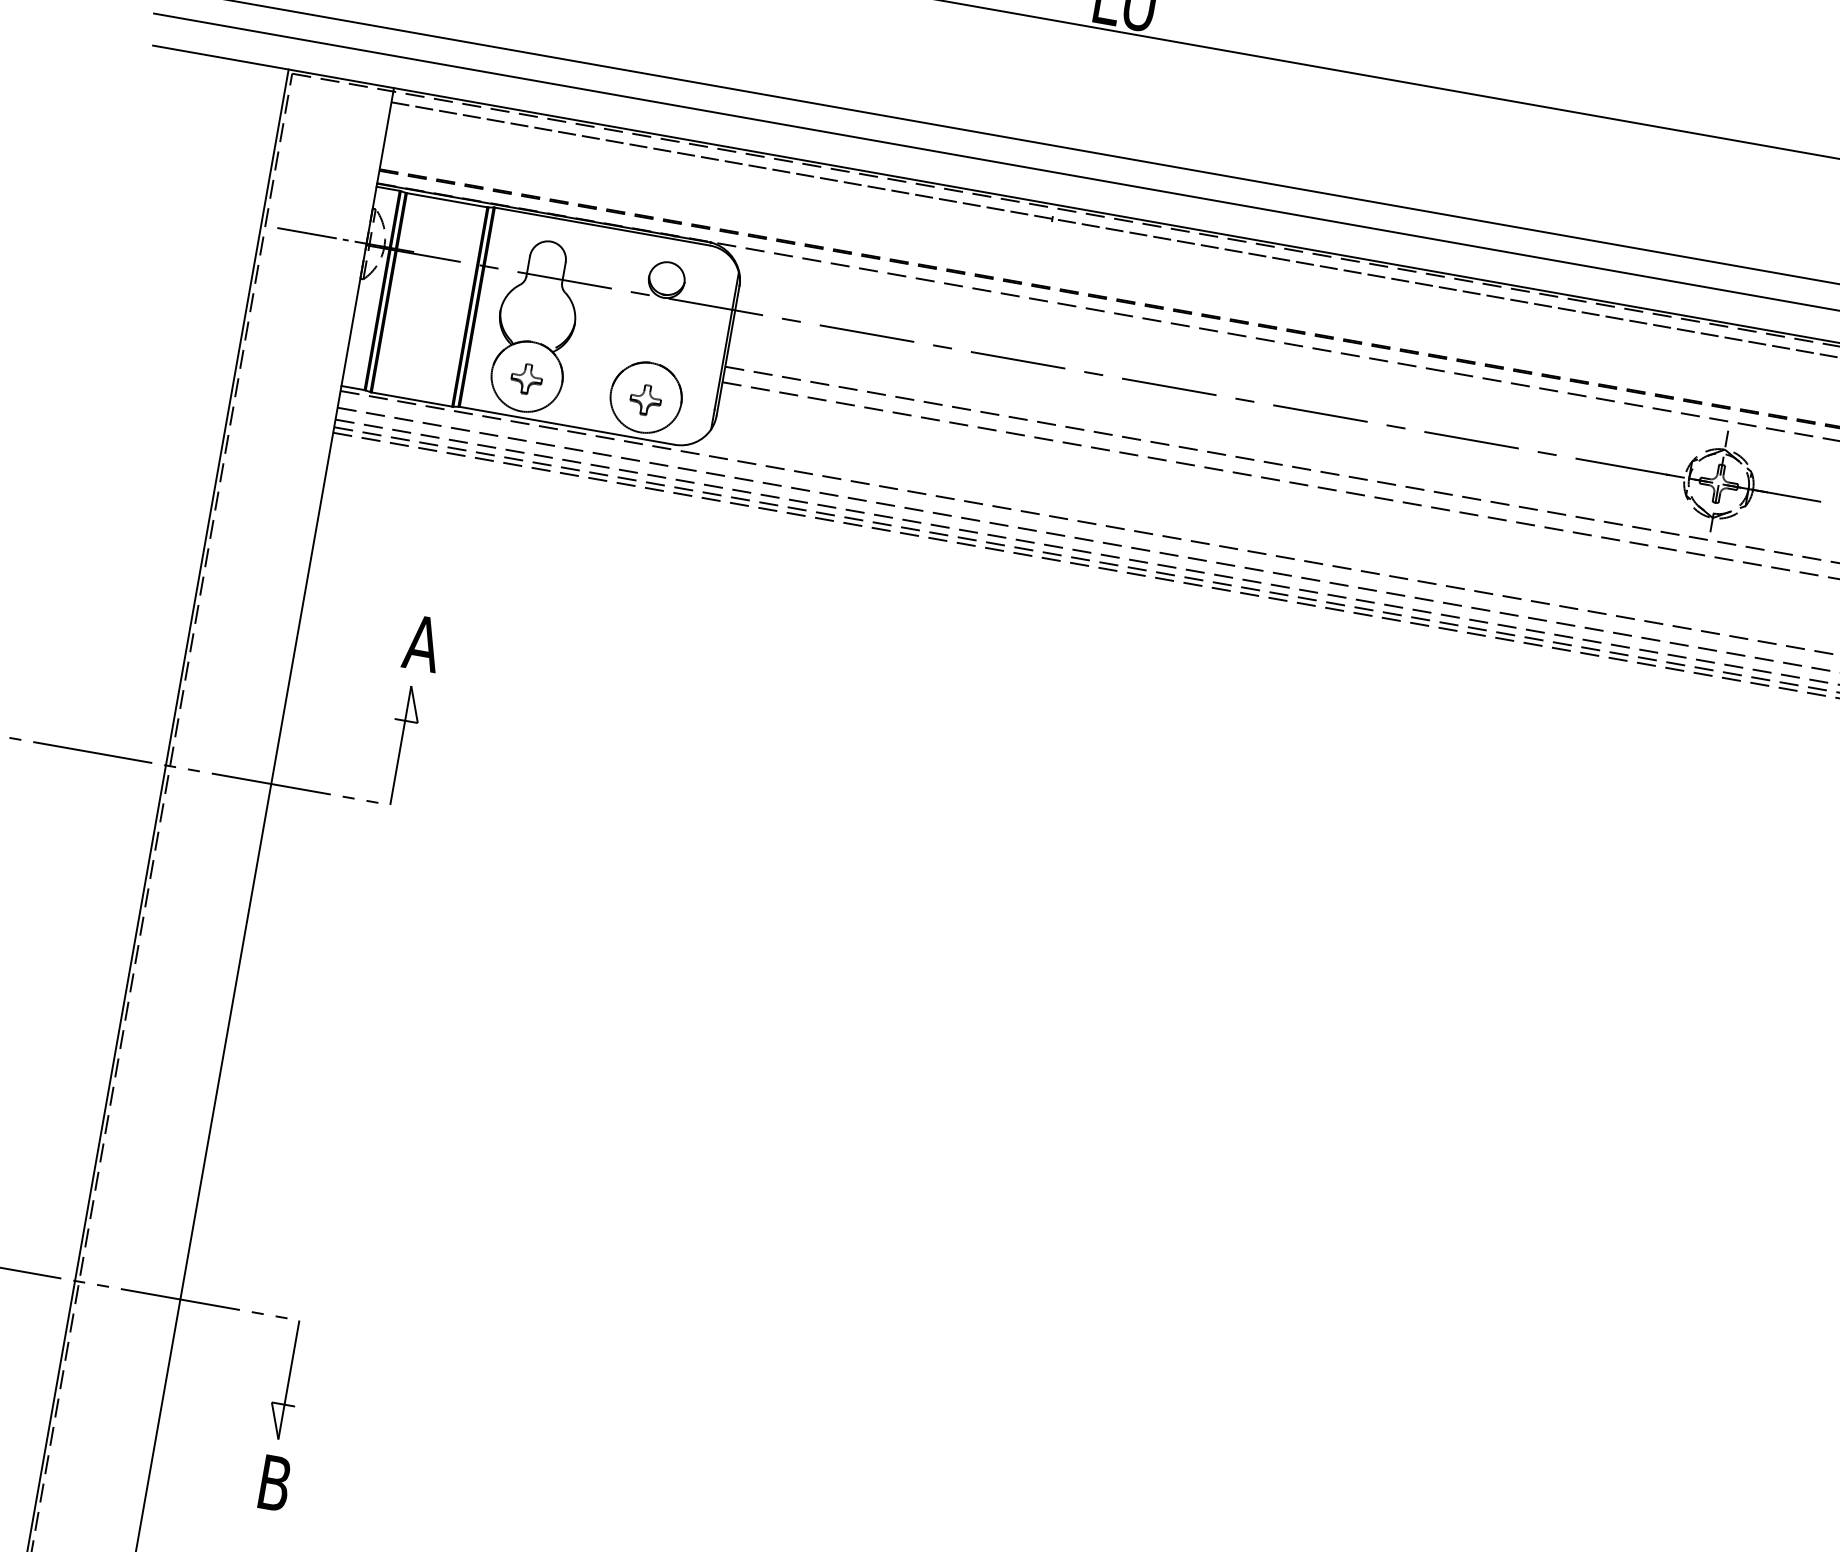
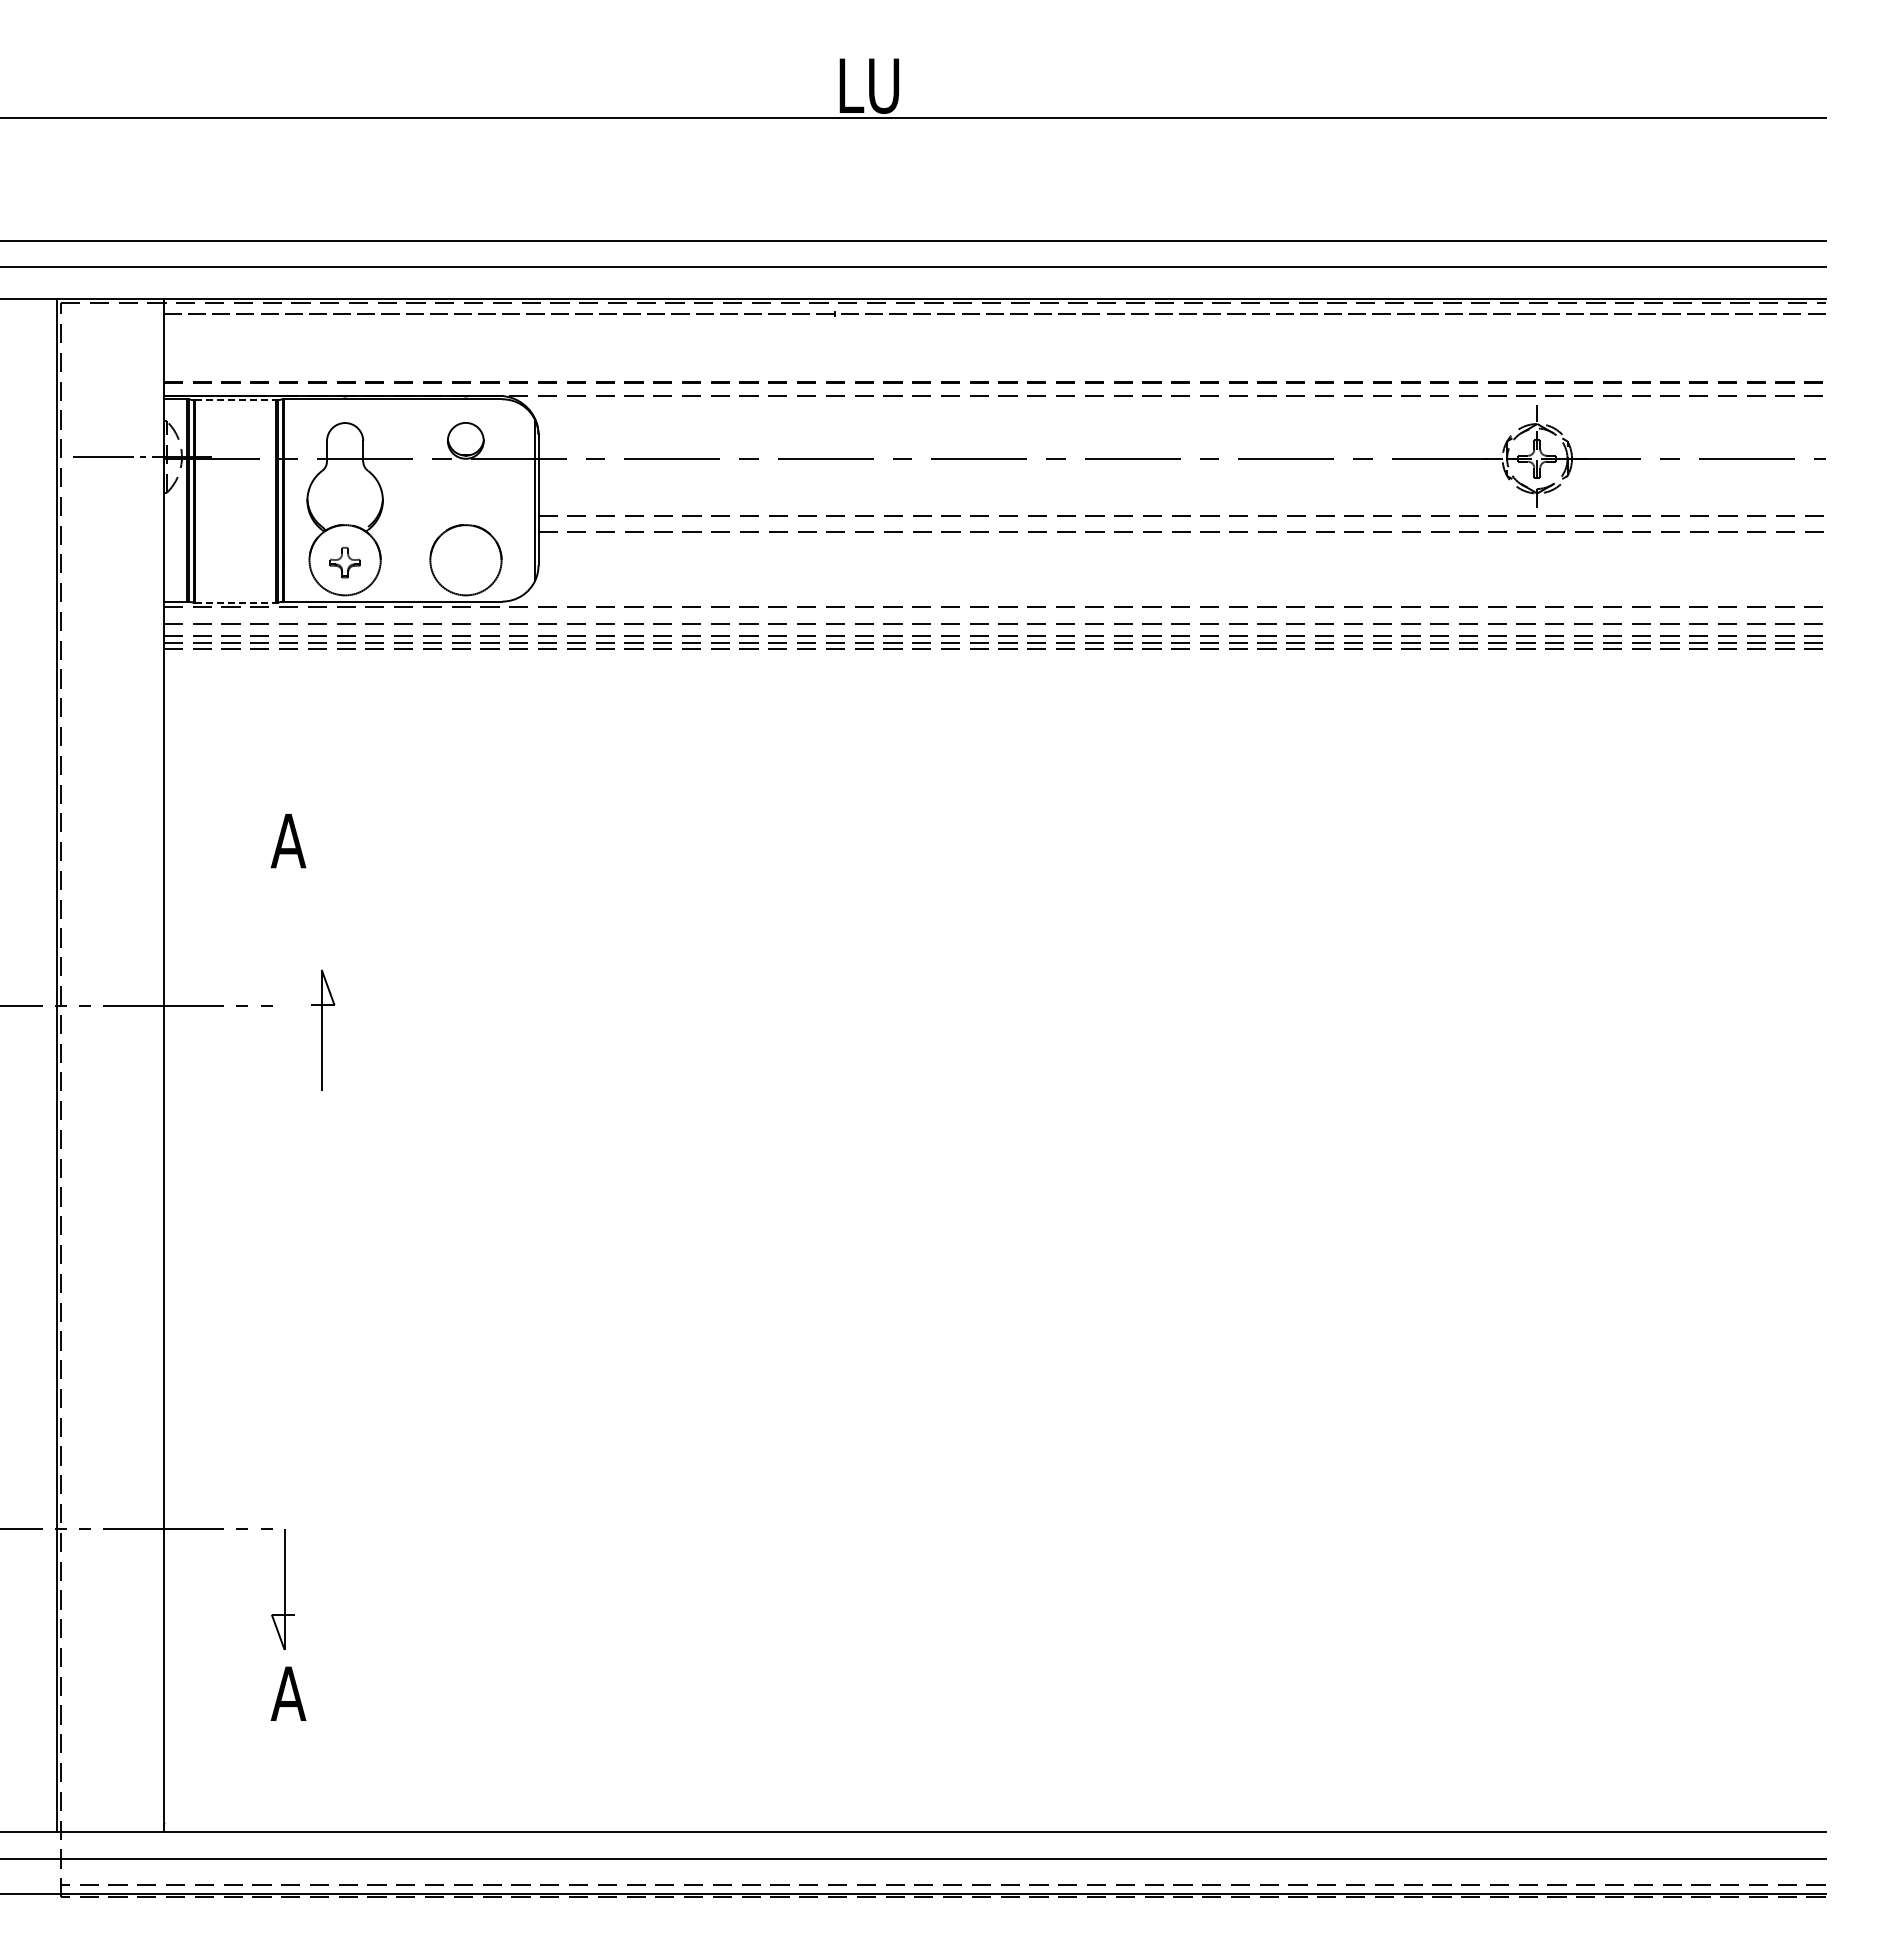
line: (446, 200) -> (235, 400), solid -> dashed
line: (411, 399) -> (235, 602), solid -> dashed
part: (645, 399) -> (465, 562), removed
part: (402, 745) -> (323, 1029), moved
text: (274, 1482) -> (288, 1693), B -> A

